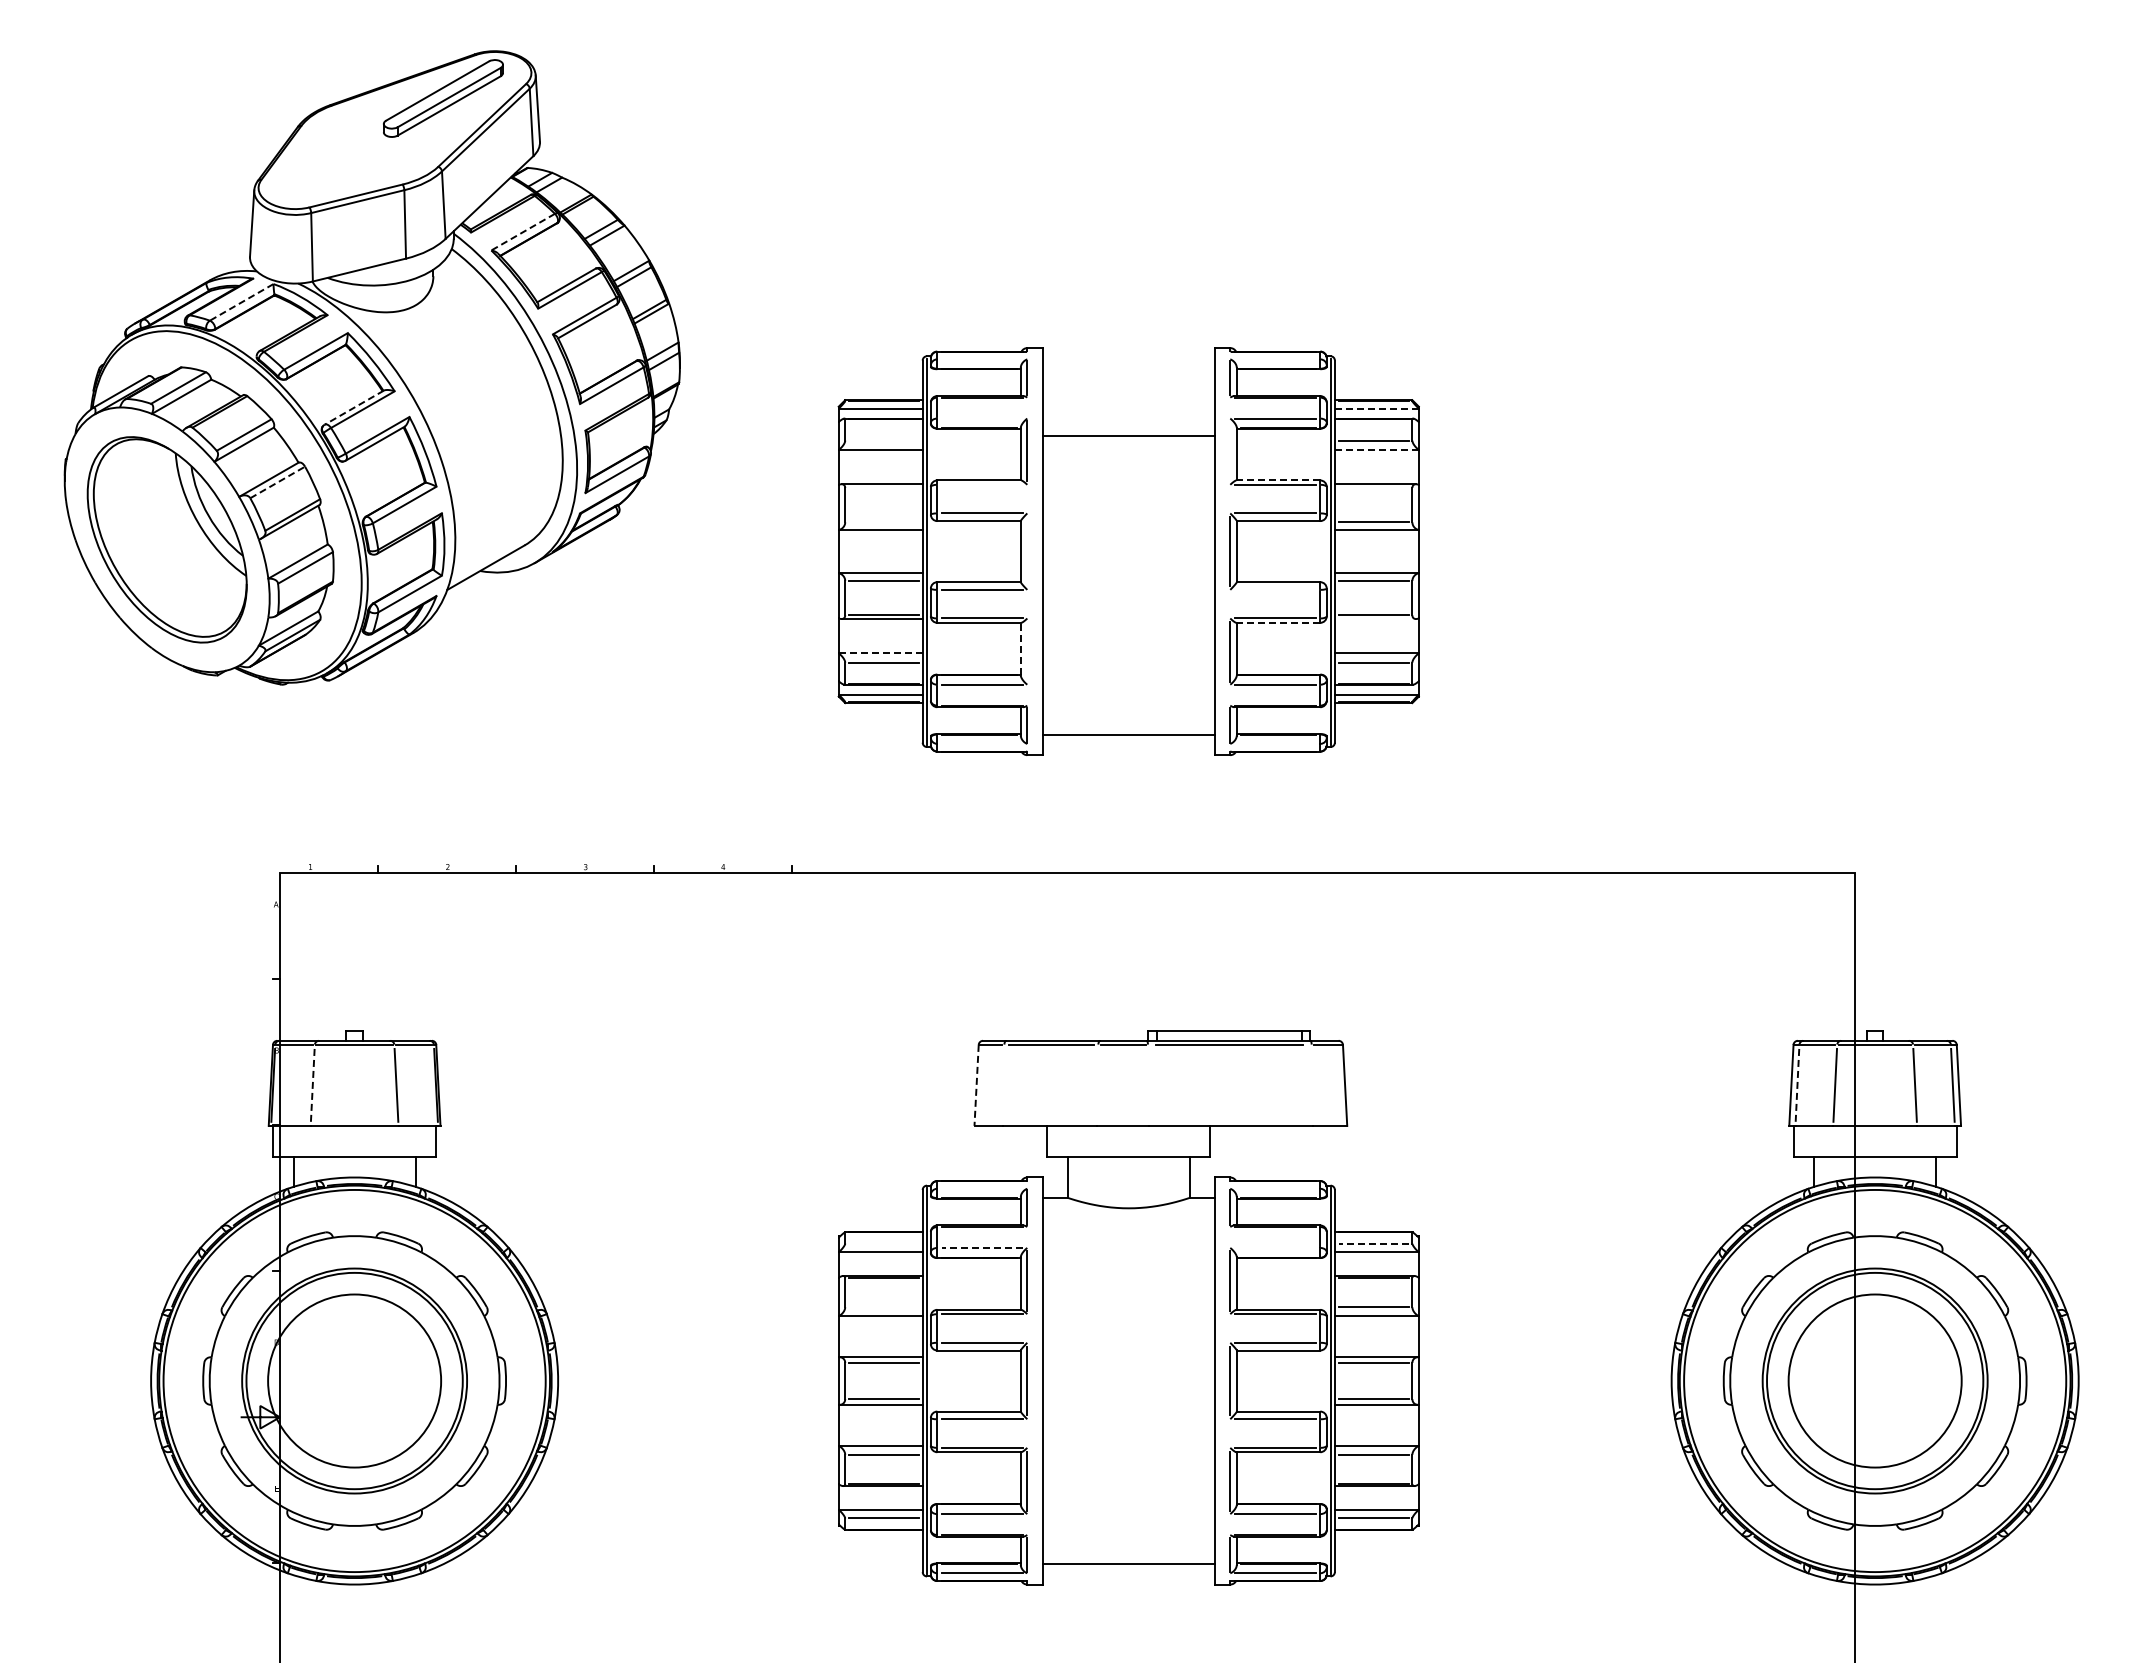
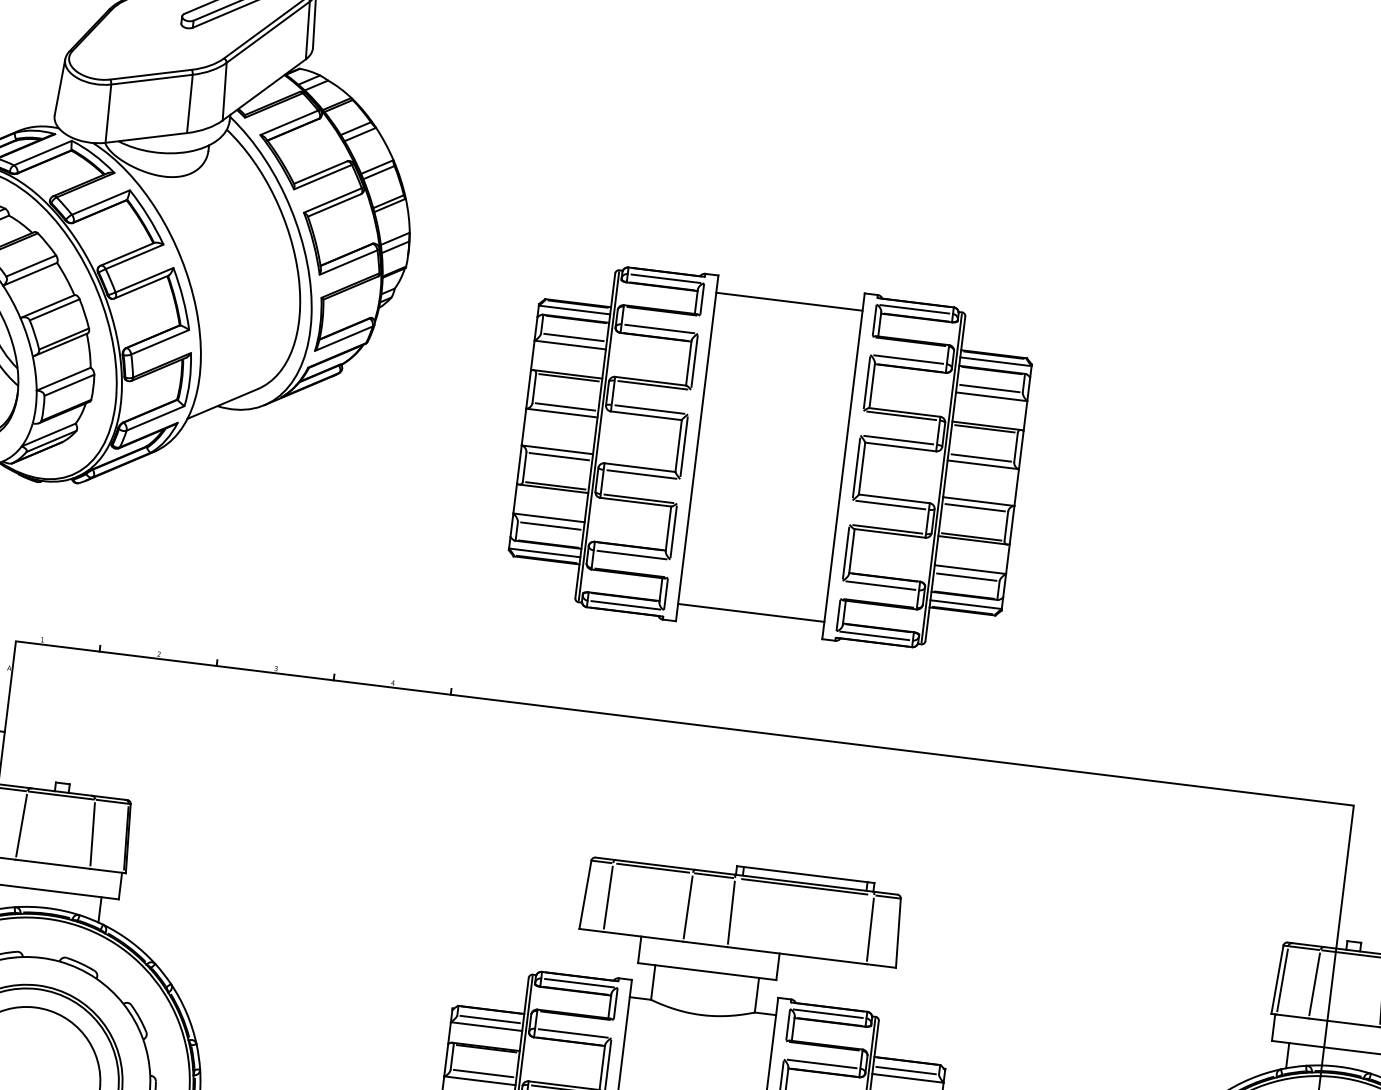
line: (523, 232) -> (289, 123), dashed -> solid
line: (241, 302) -> (42, 153), dashed -> solid
line: (981, 359) -> (665, 278), added
line: (1274, 359) -> (914, 309), added
line: (353, 407) -> (126, 254), dashed -> solid
line: (1376, 408) -> (995, 361), dashed -> solid
line: (981, 418) -> (659, 328), added
line: (1128, 436) -> (789, 301), moved
line: (883, 440) -> (573, 337), added
line: (1376, 449) -> (991, 396), dashed -> solid
line: (1230, 451) -> (867, 382), added
line: (1278, 480) -> (904, 412), dashed -> solid
line: (277, 482) -> (54, 309), dashed -> solid
line: (981, 484) -> (652, 384), added
line: (883, 488) -> (568, 378), added
line: (1373, 488) -> (984, 429), added
line: (883, 522) -> (565, 407), added
line: (1027, 551) -> (684, 446), added
line: (1274, 589) -> (890, 504), added
line: (1375, 619) -> (972, 540), added
line: (1278, 622) -> (890, 533), dashed -> solid
line: (1020, 648) -> (668, 528), dashed -> solid
line: (1027, 651) -> (673, 531), added
line: (880, 653) -> (548, 517), dashed -> solid
line: (981, 743) -> (625, 604), added
line: (1274, 743) -> (874, 635), added
line: (1003, 1084) -> (608, 896), added
line: (1097, 1084) -> (688, 906), added
line: (1148, 1084) -> (731, 911), added
line: (1311, 1084) -> (869, 928), added
line: (312, 1085) -> (21, 825), dashed -> solid
line: (976, 1085) -> (585, 894), dashed -> solid
line: (1797, 1085) -> (1282, 980), dashed -> solid
line: (981, 1188) -> (578, 982), added
line: (1274, 1188) -> (827, 1013), added
line: (883, 1243) -> (489, 1019), added
line: (1373, 1243) -> (906, 1070), dashed -> solid
line: (981, 1247) -> (572, 1032), dashed -> solid
line: (1274, 1247) -> (821, 1063), added
line: (883, 1307) -> (483, 1073), added

